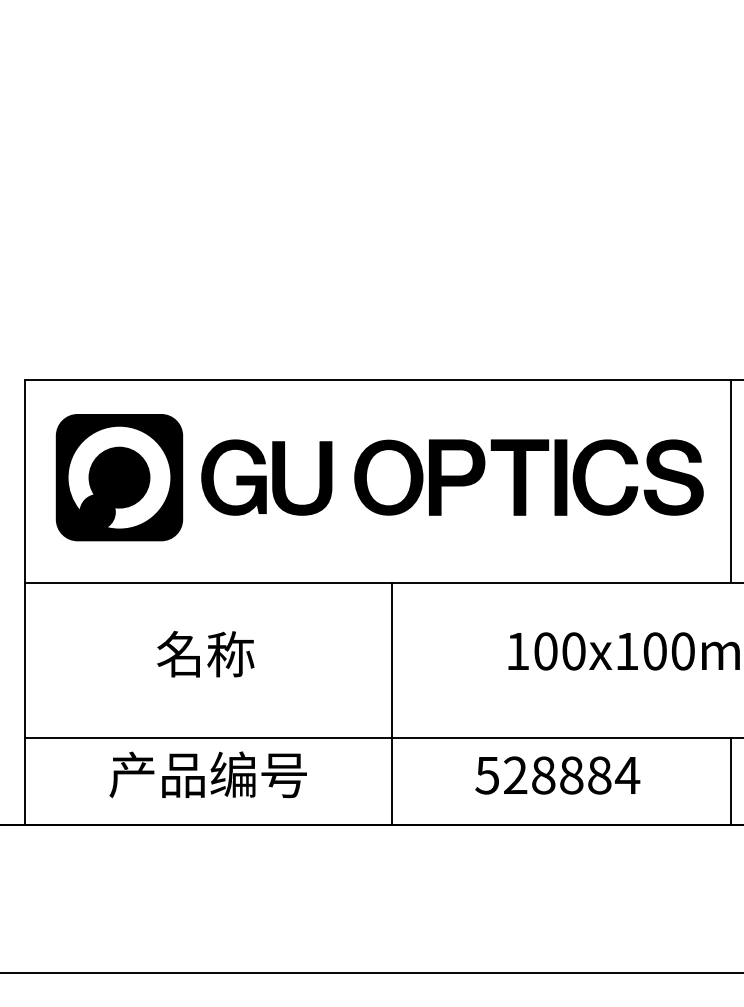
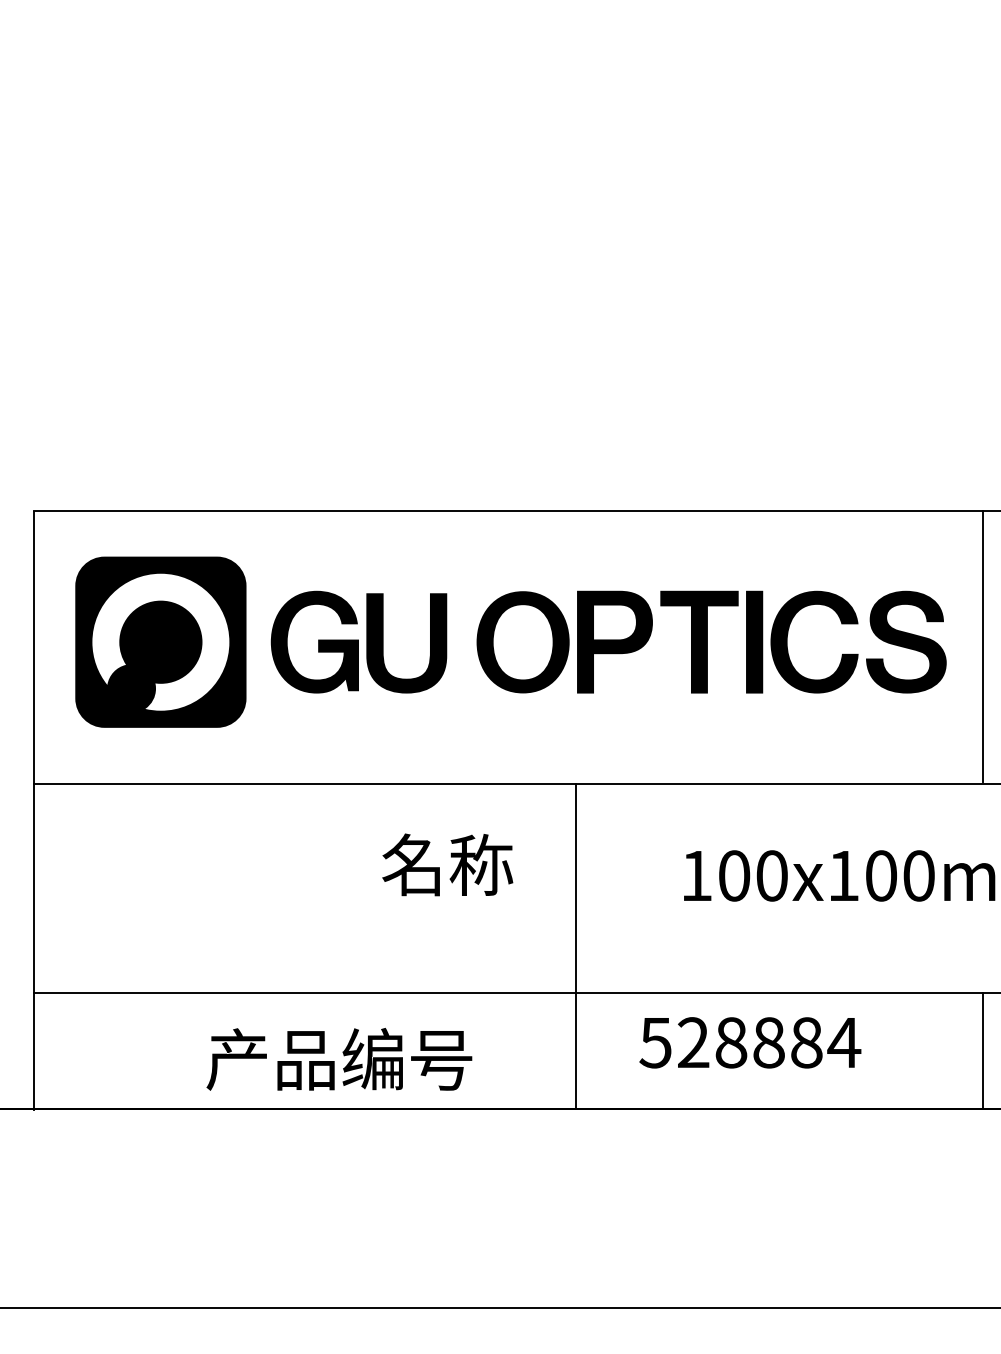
text: (205, 654) -> (447, 865), moved
line: (391, 703) -> (575, 945), moved
text: (207, 774) -> (338, 1058), moved

